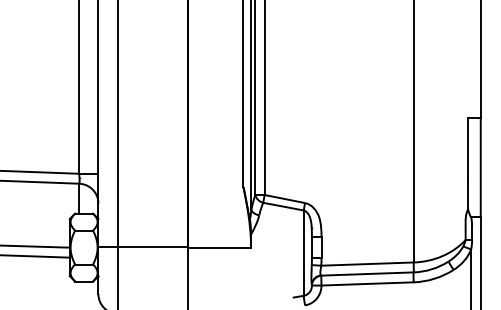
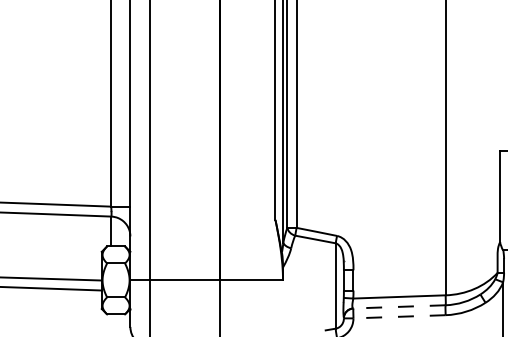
line: (366, 273) -> (398, 306), solid -> dashed
line: (367, 283) -> (399, 316), solid -> dashed

